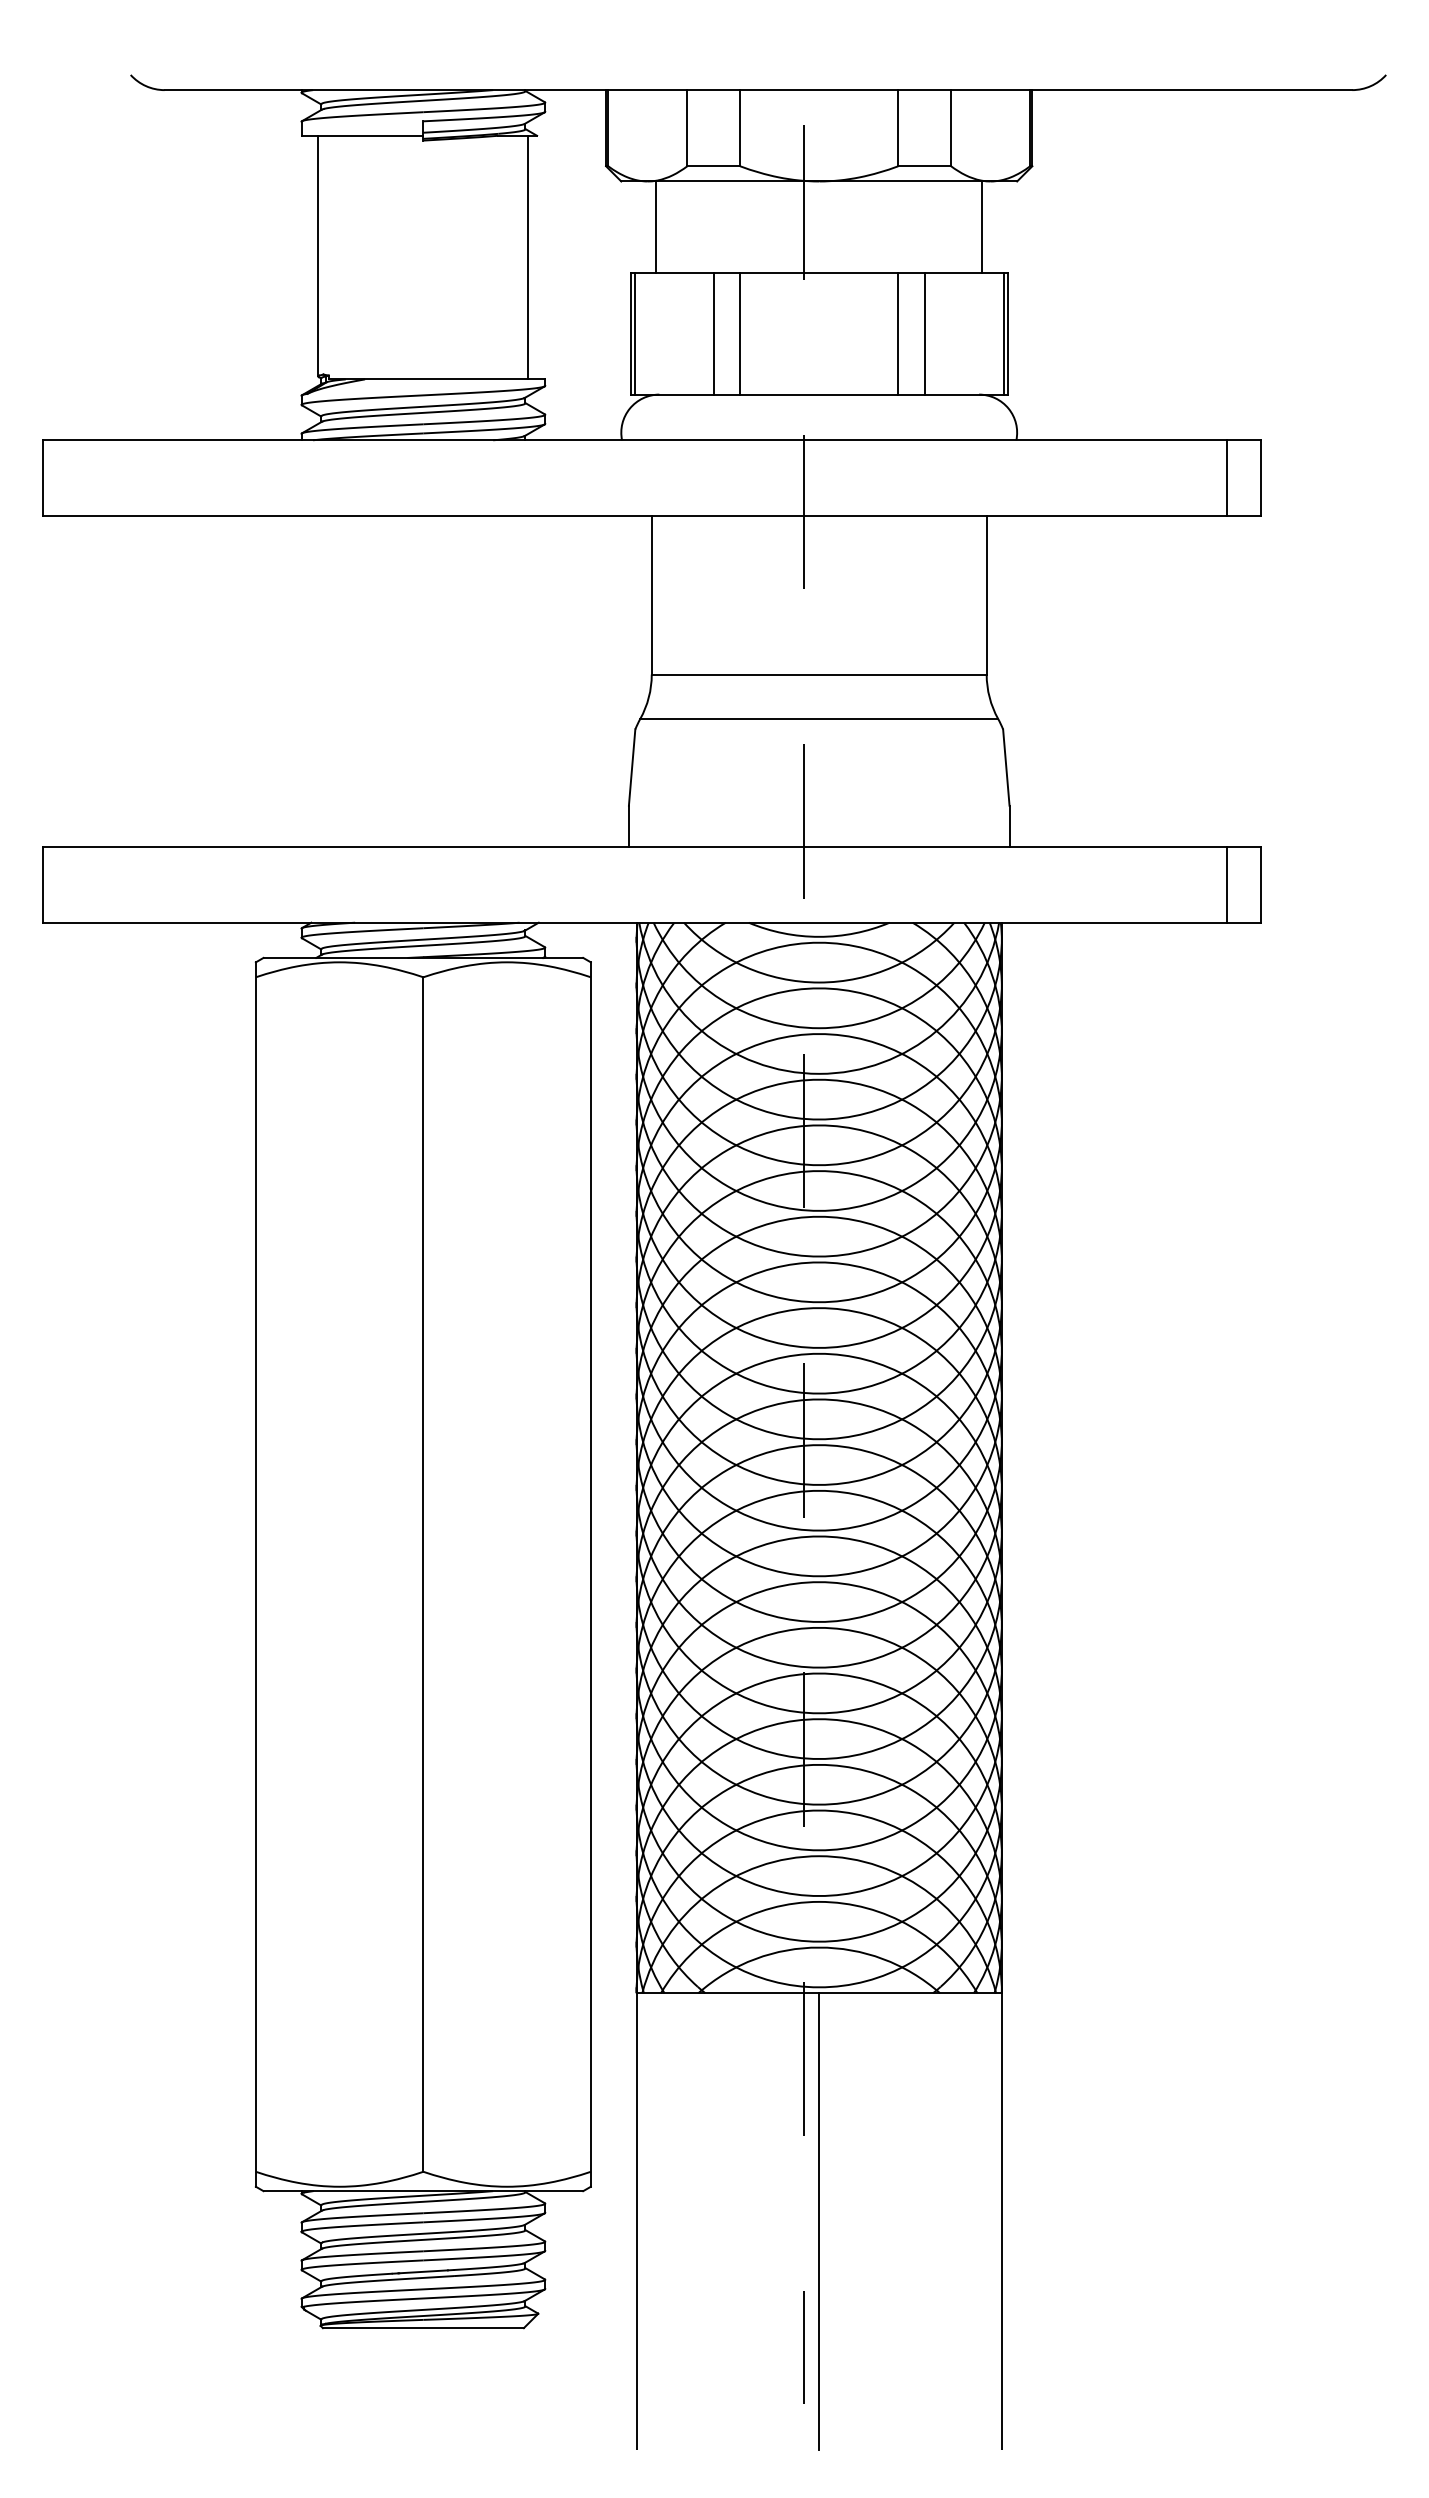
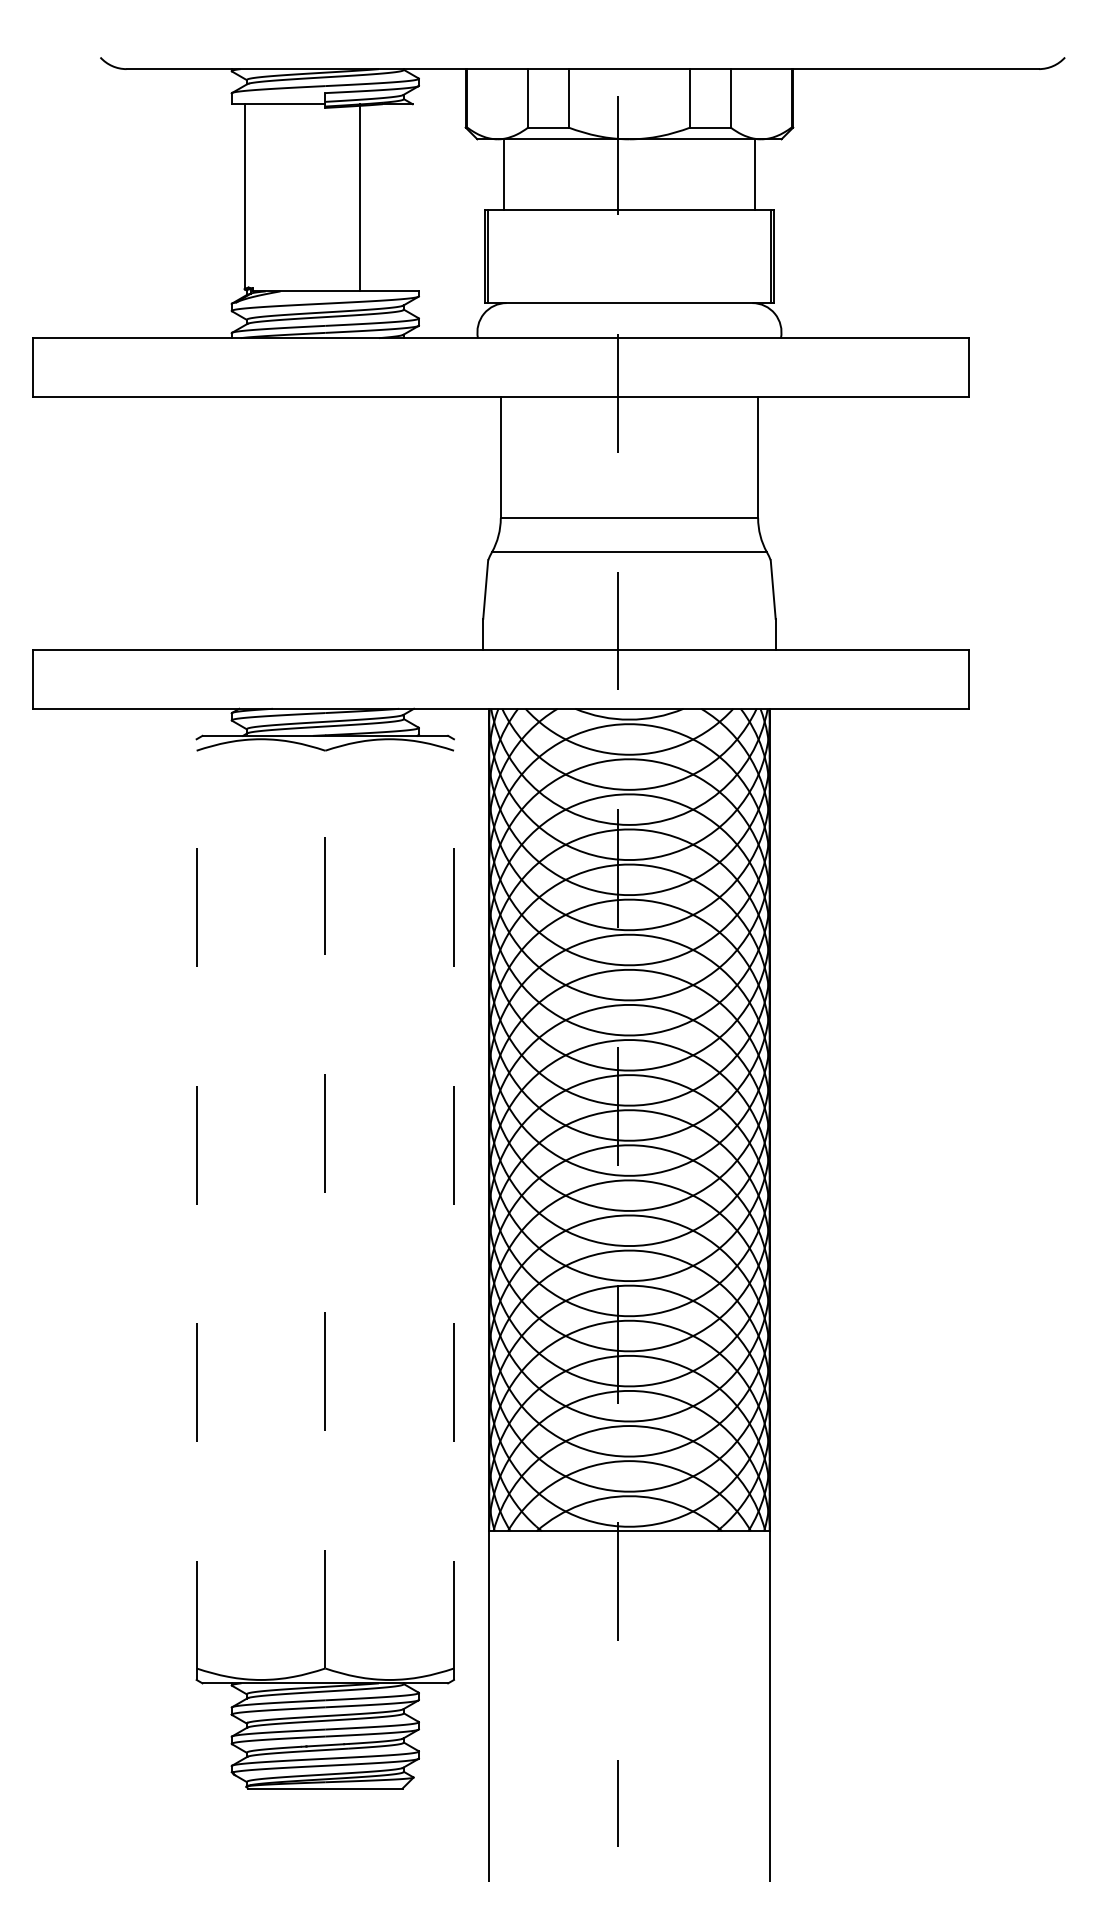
line: (528, 257) -> (359, 197), moved
line: (713, 333) -> (548, 256), removed
line: (740, 333) -> (568, 256), removed
line: (898, 333) -> (690, 256), removed
line: (924, 333) -> (710, 256), removed
line: (1226, 478) -> (942, 367), removed
line: (1226, 884) -> (942, 679), removed
line: (255, 1574) -> (196, 1209), solid -> dashed
line: (423, 1574) -> (325, 1209), solid -> dashed
line: (590, 1574) -> (453, 1209), solid -> dashed
line: (819, 2221) -> (629, 1706), removed

